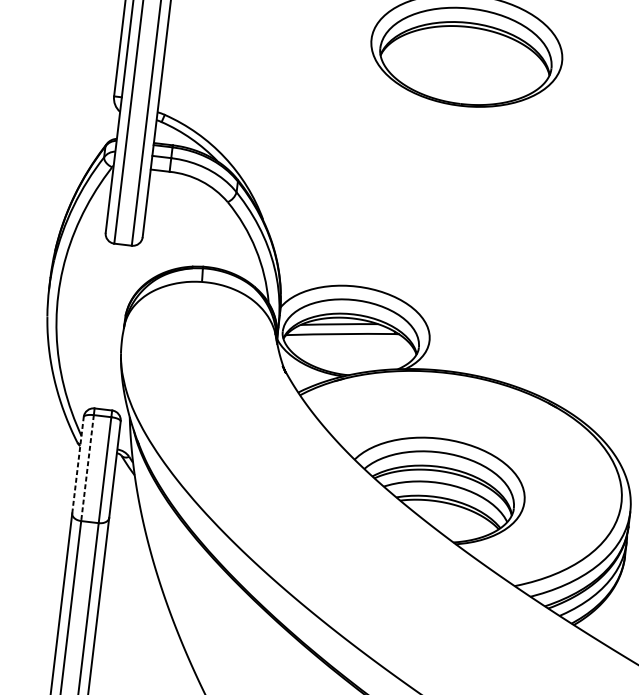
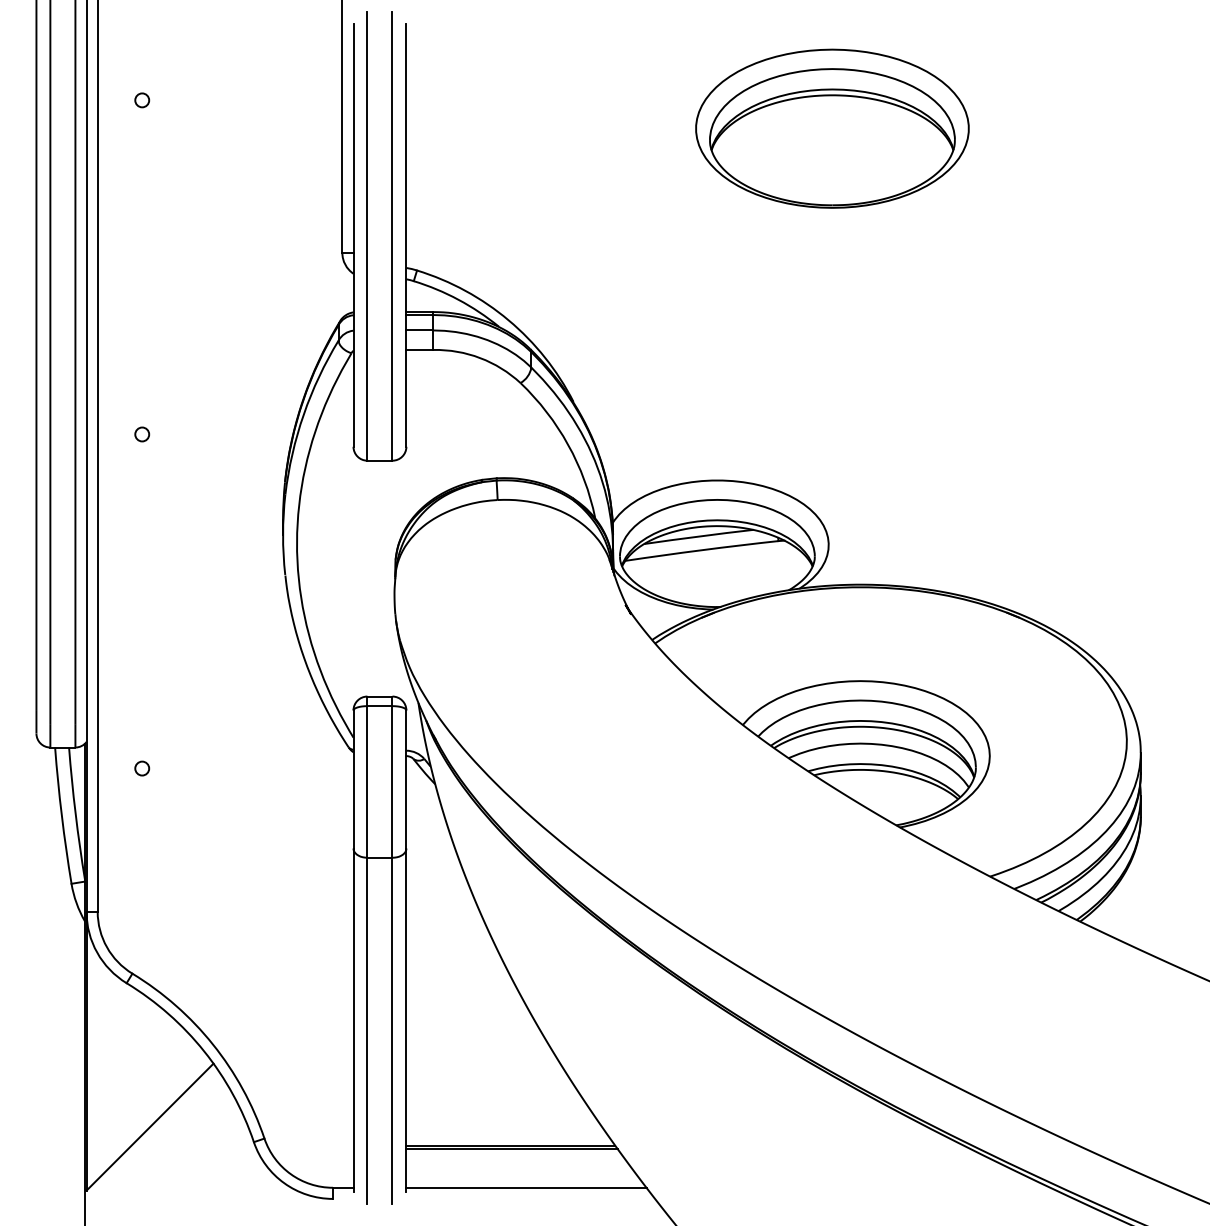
line: (78, 465) -> (353, 779), dashed -> solid
line: (87, 467) -> (367, 781), dashed -> solid

